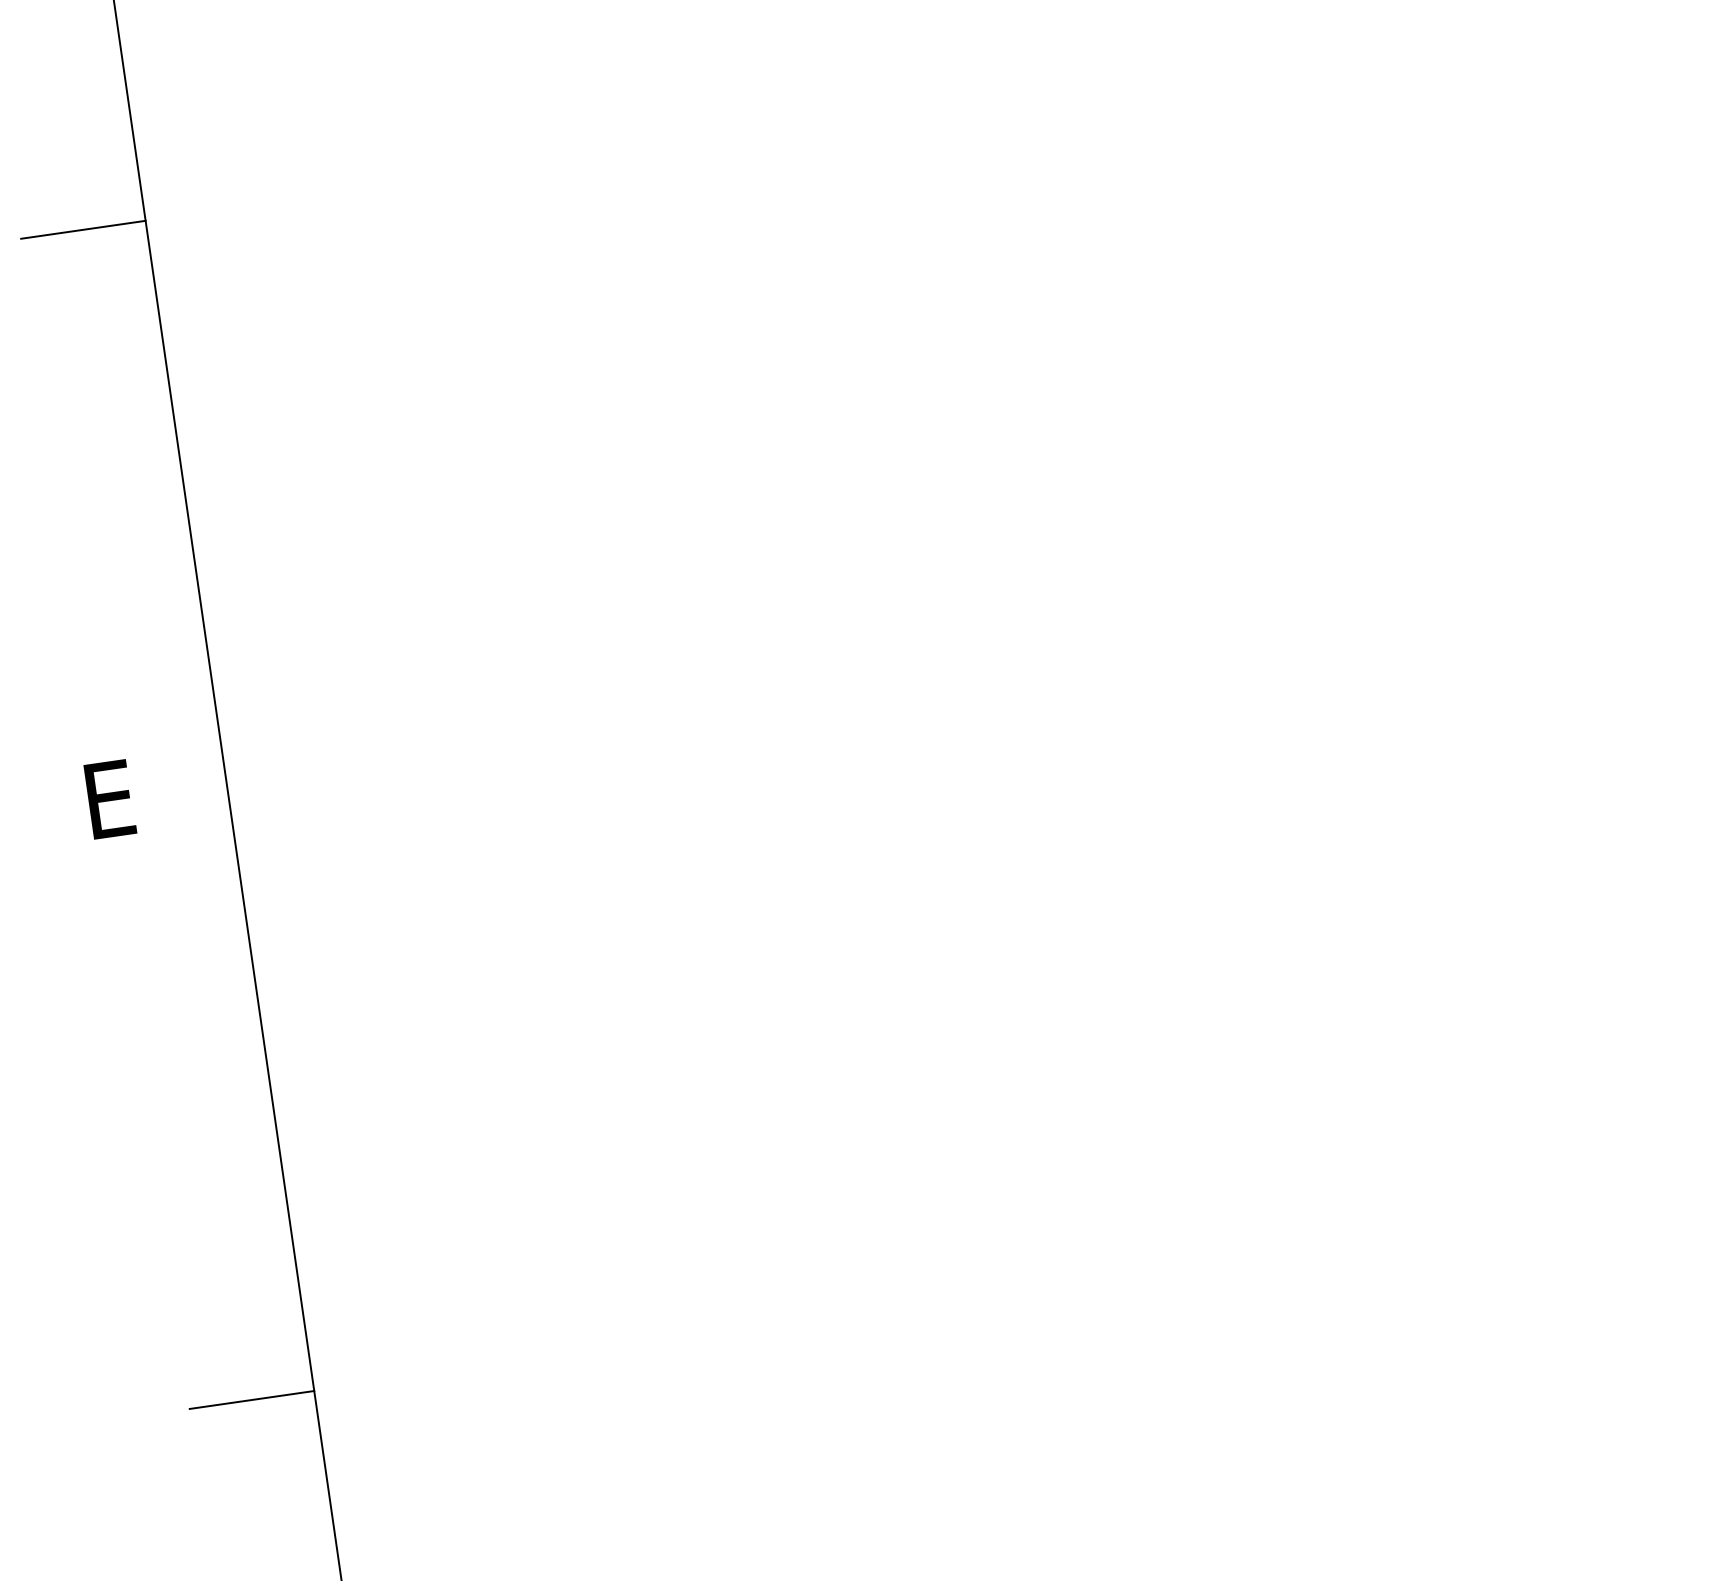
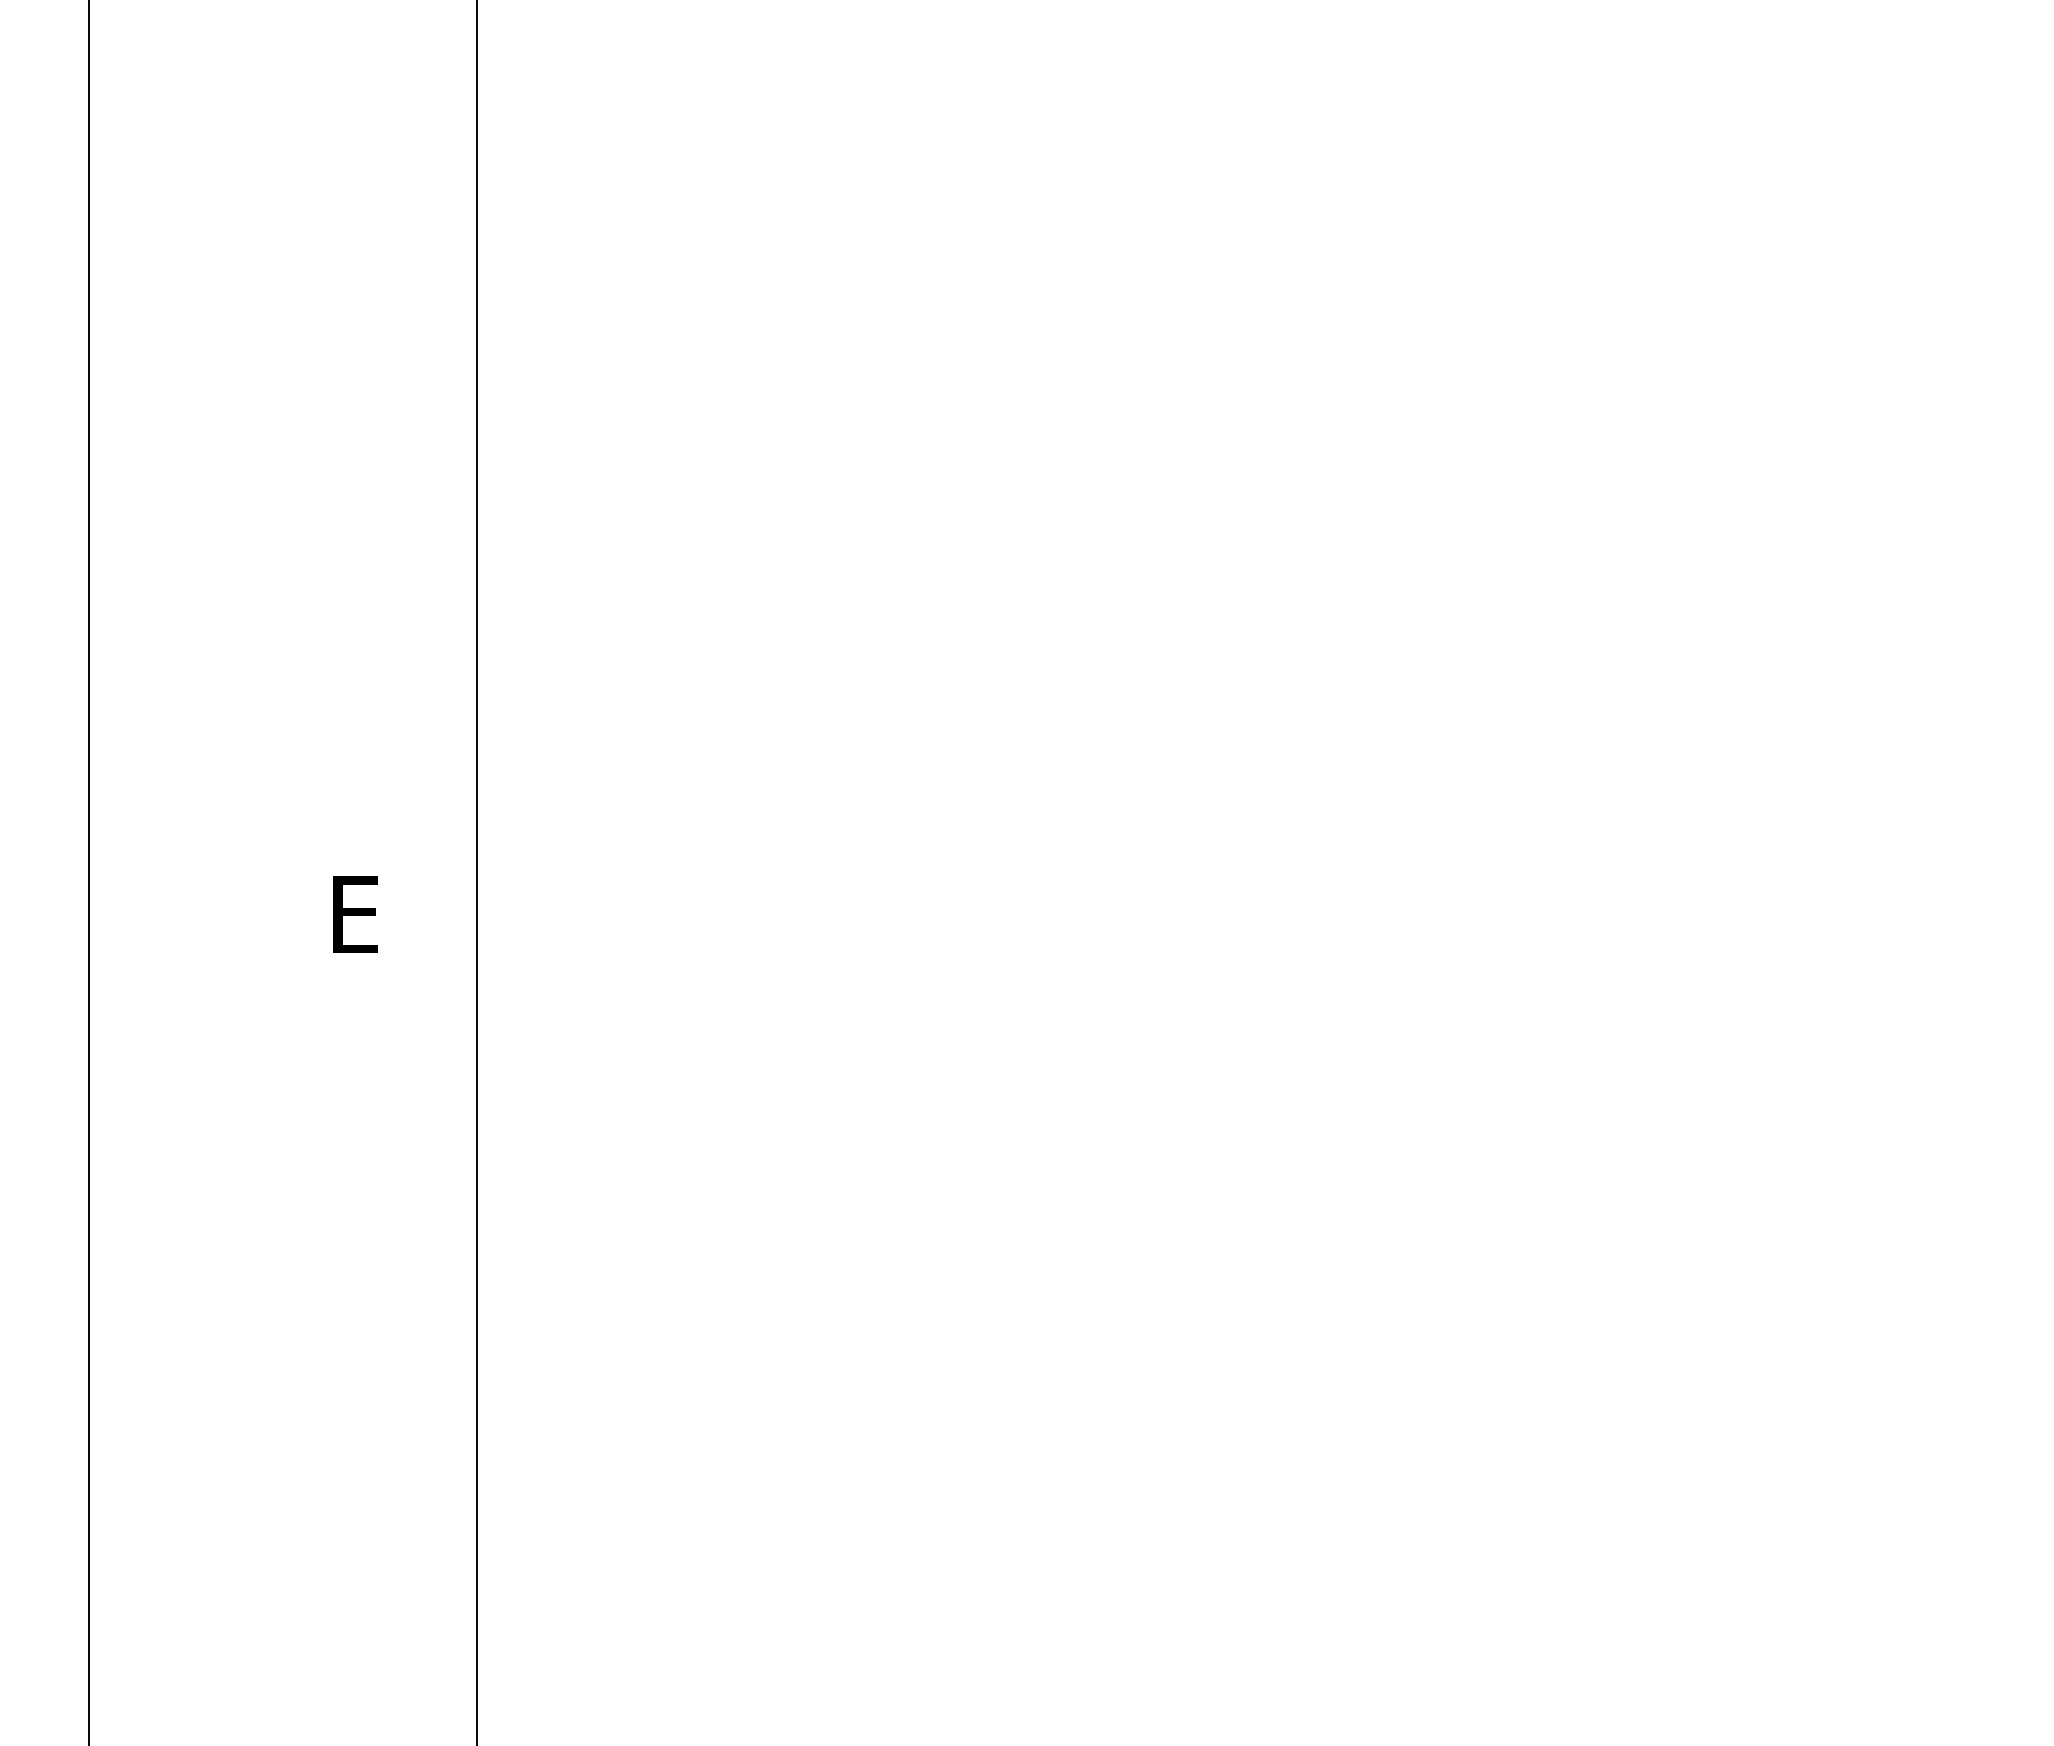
line: (83, 230) -> (411, 331), removed
line: (251, 1400) -> (411, 1546), removed

